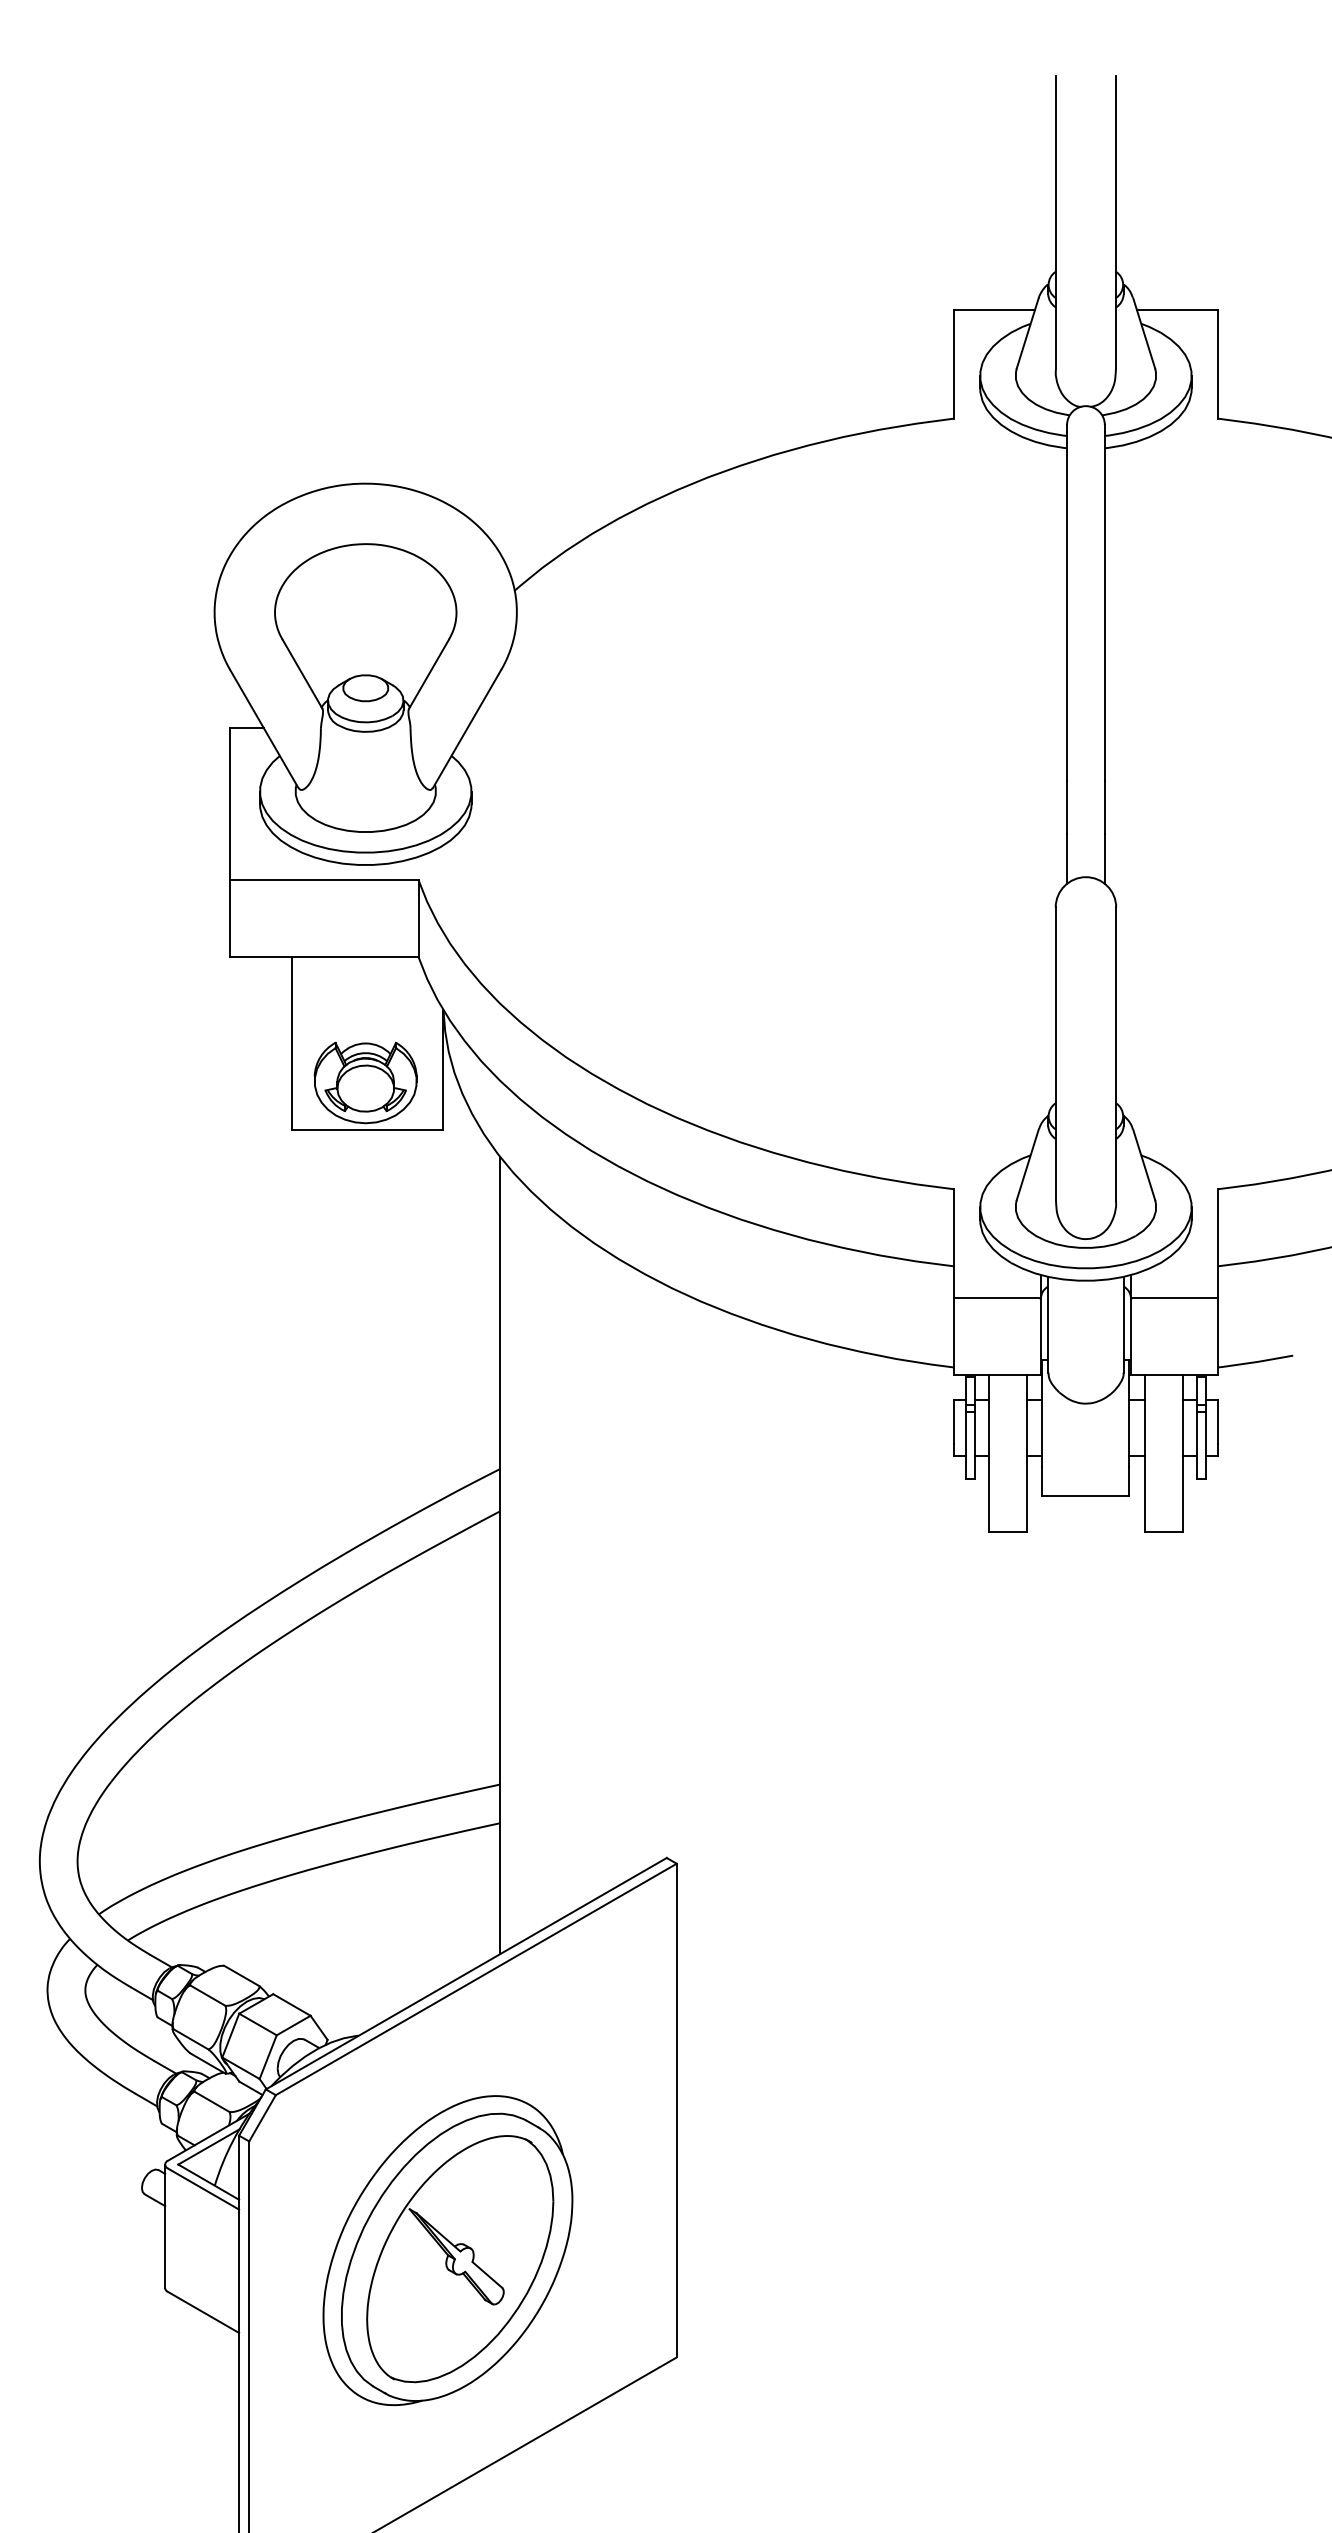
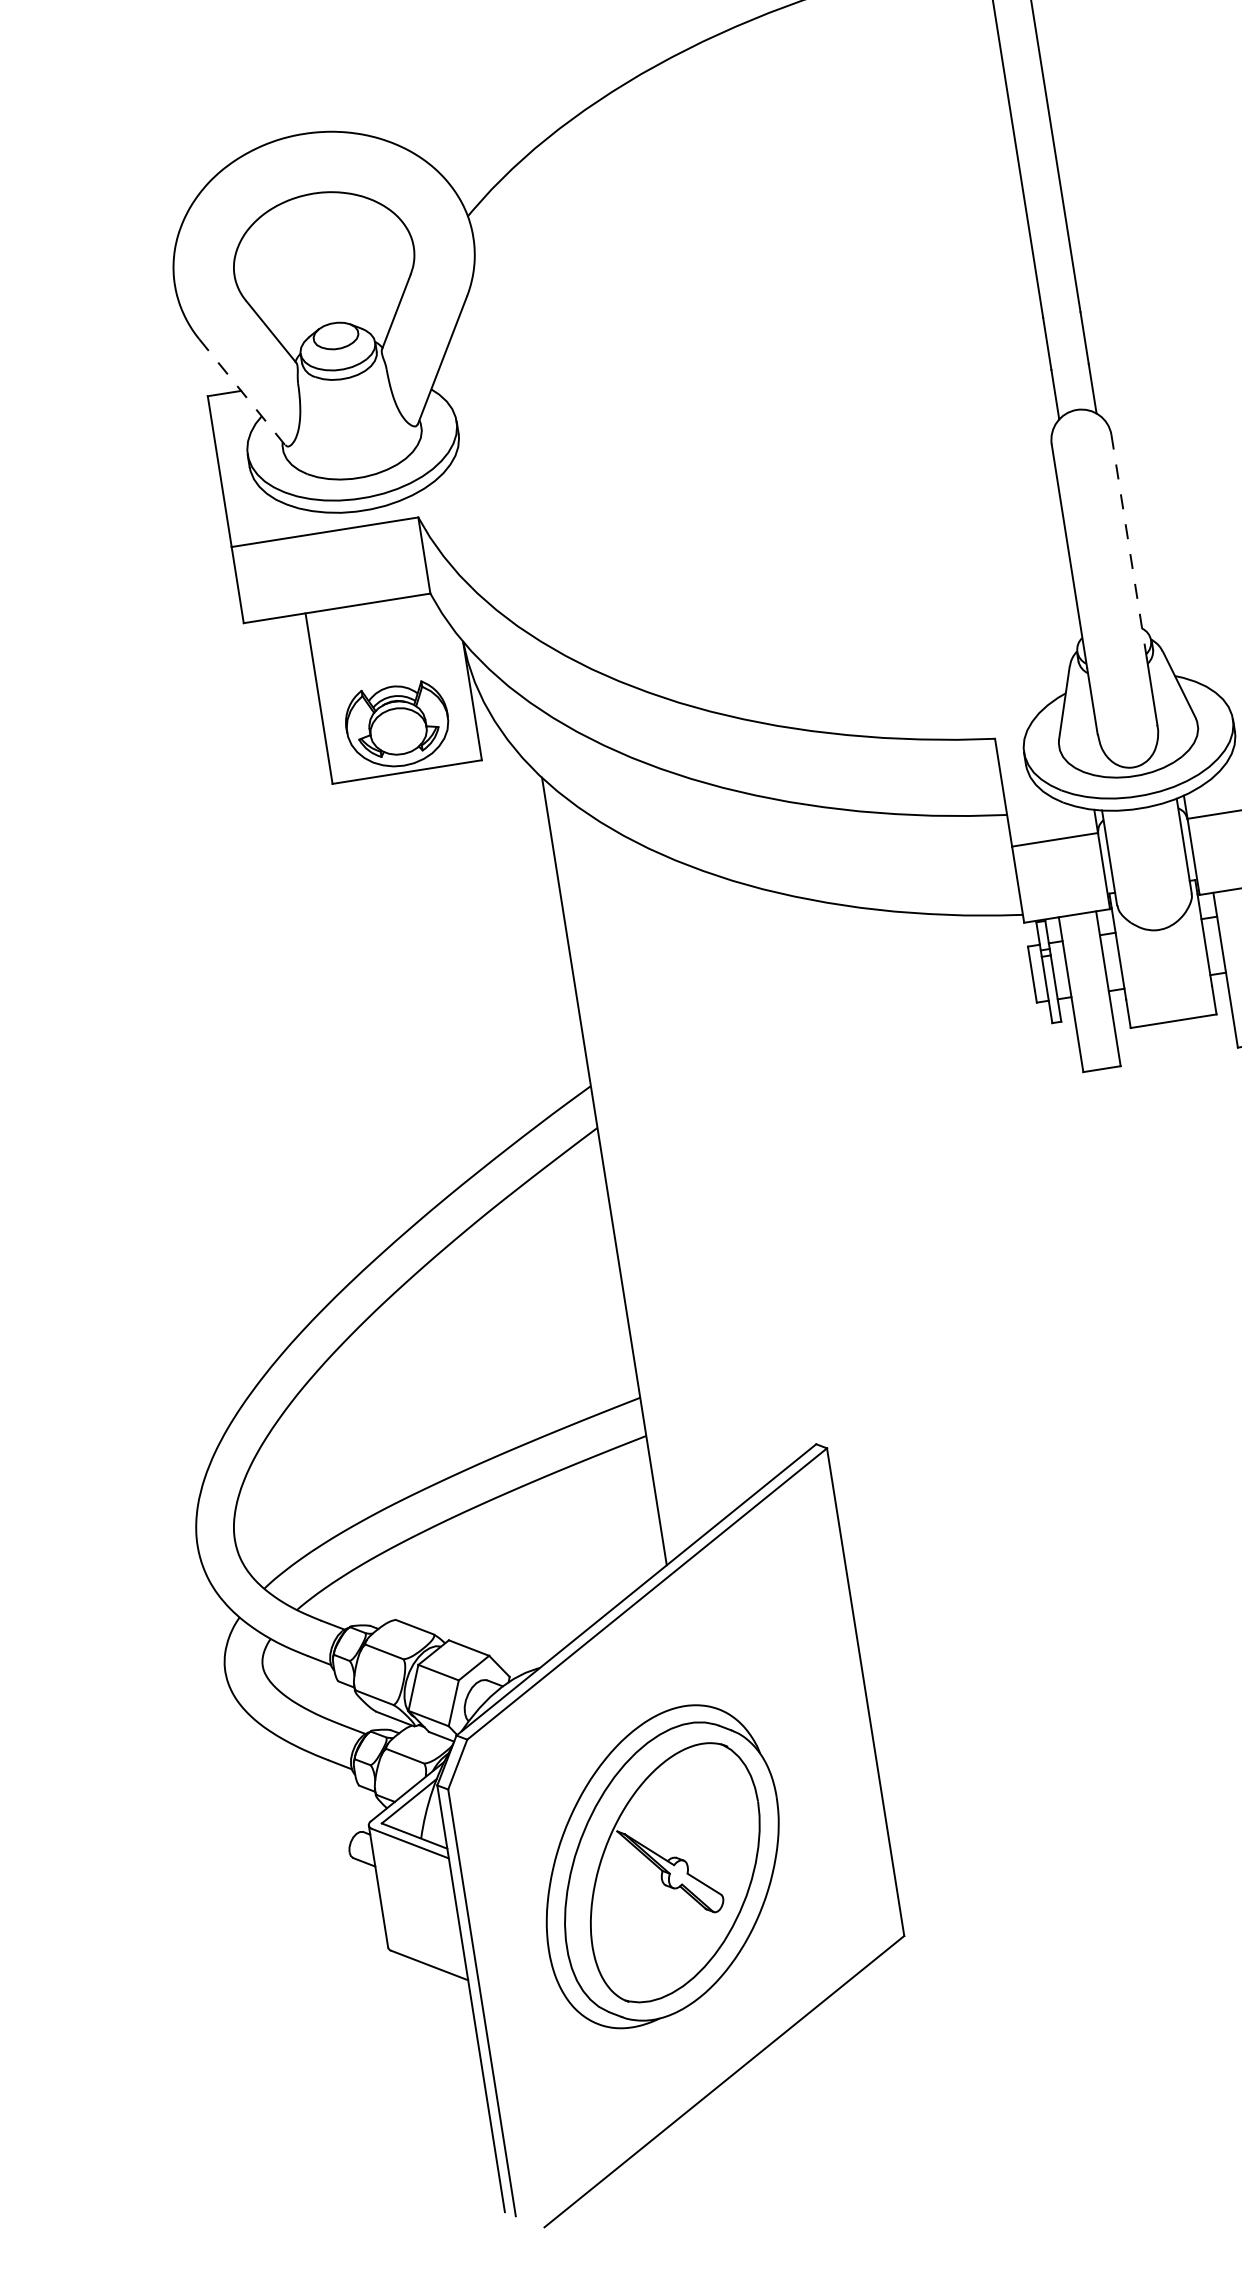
line: (264, 729) -> (242, 392), solid -> dashed
line: (1116, 1020) -> (1129, 546), solid -> dashed

